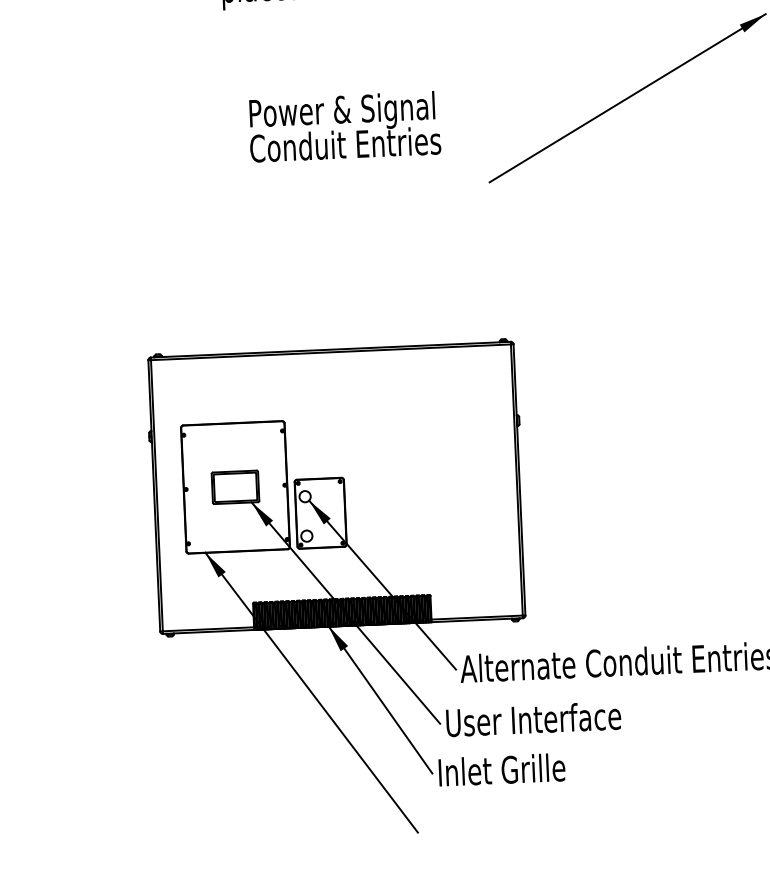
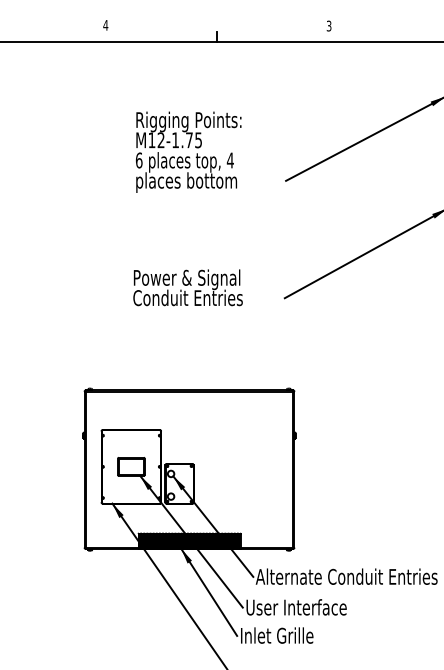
text: (343, 126) -> (187, 287), moved

